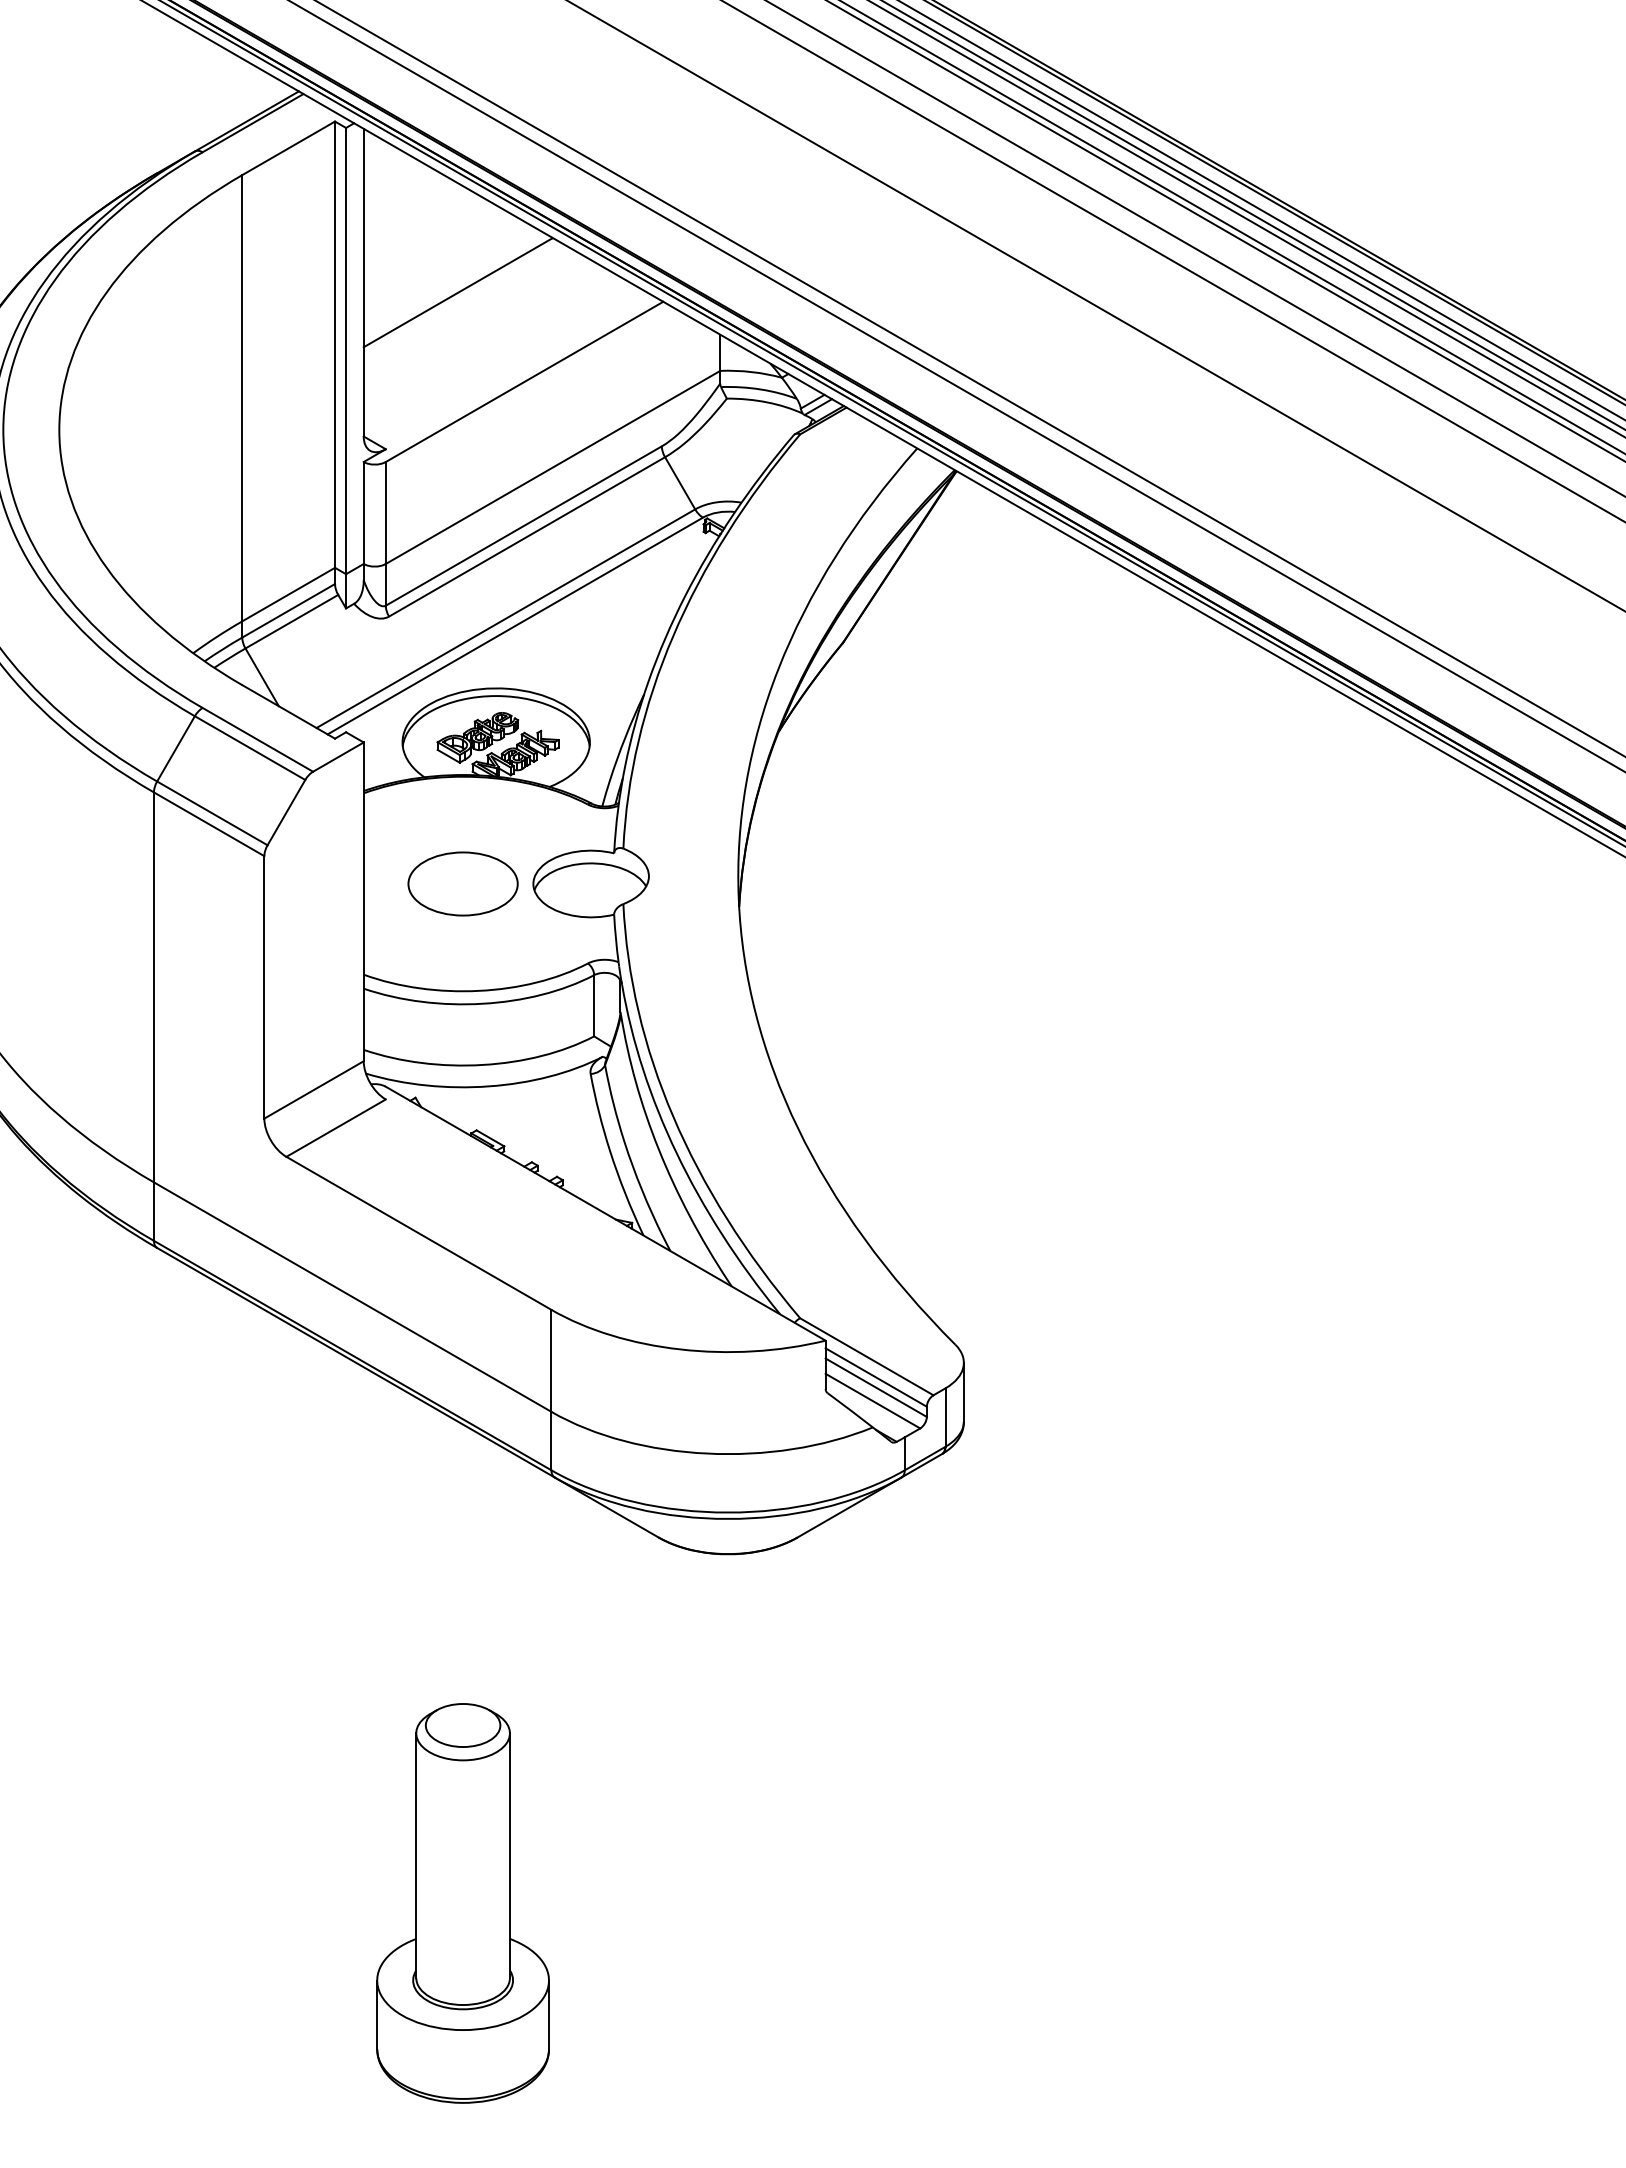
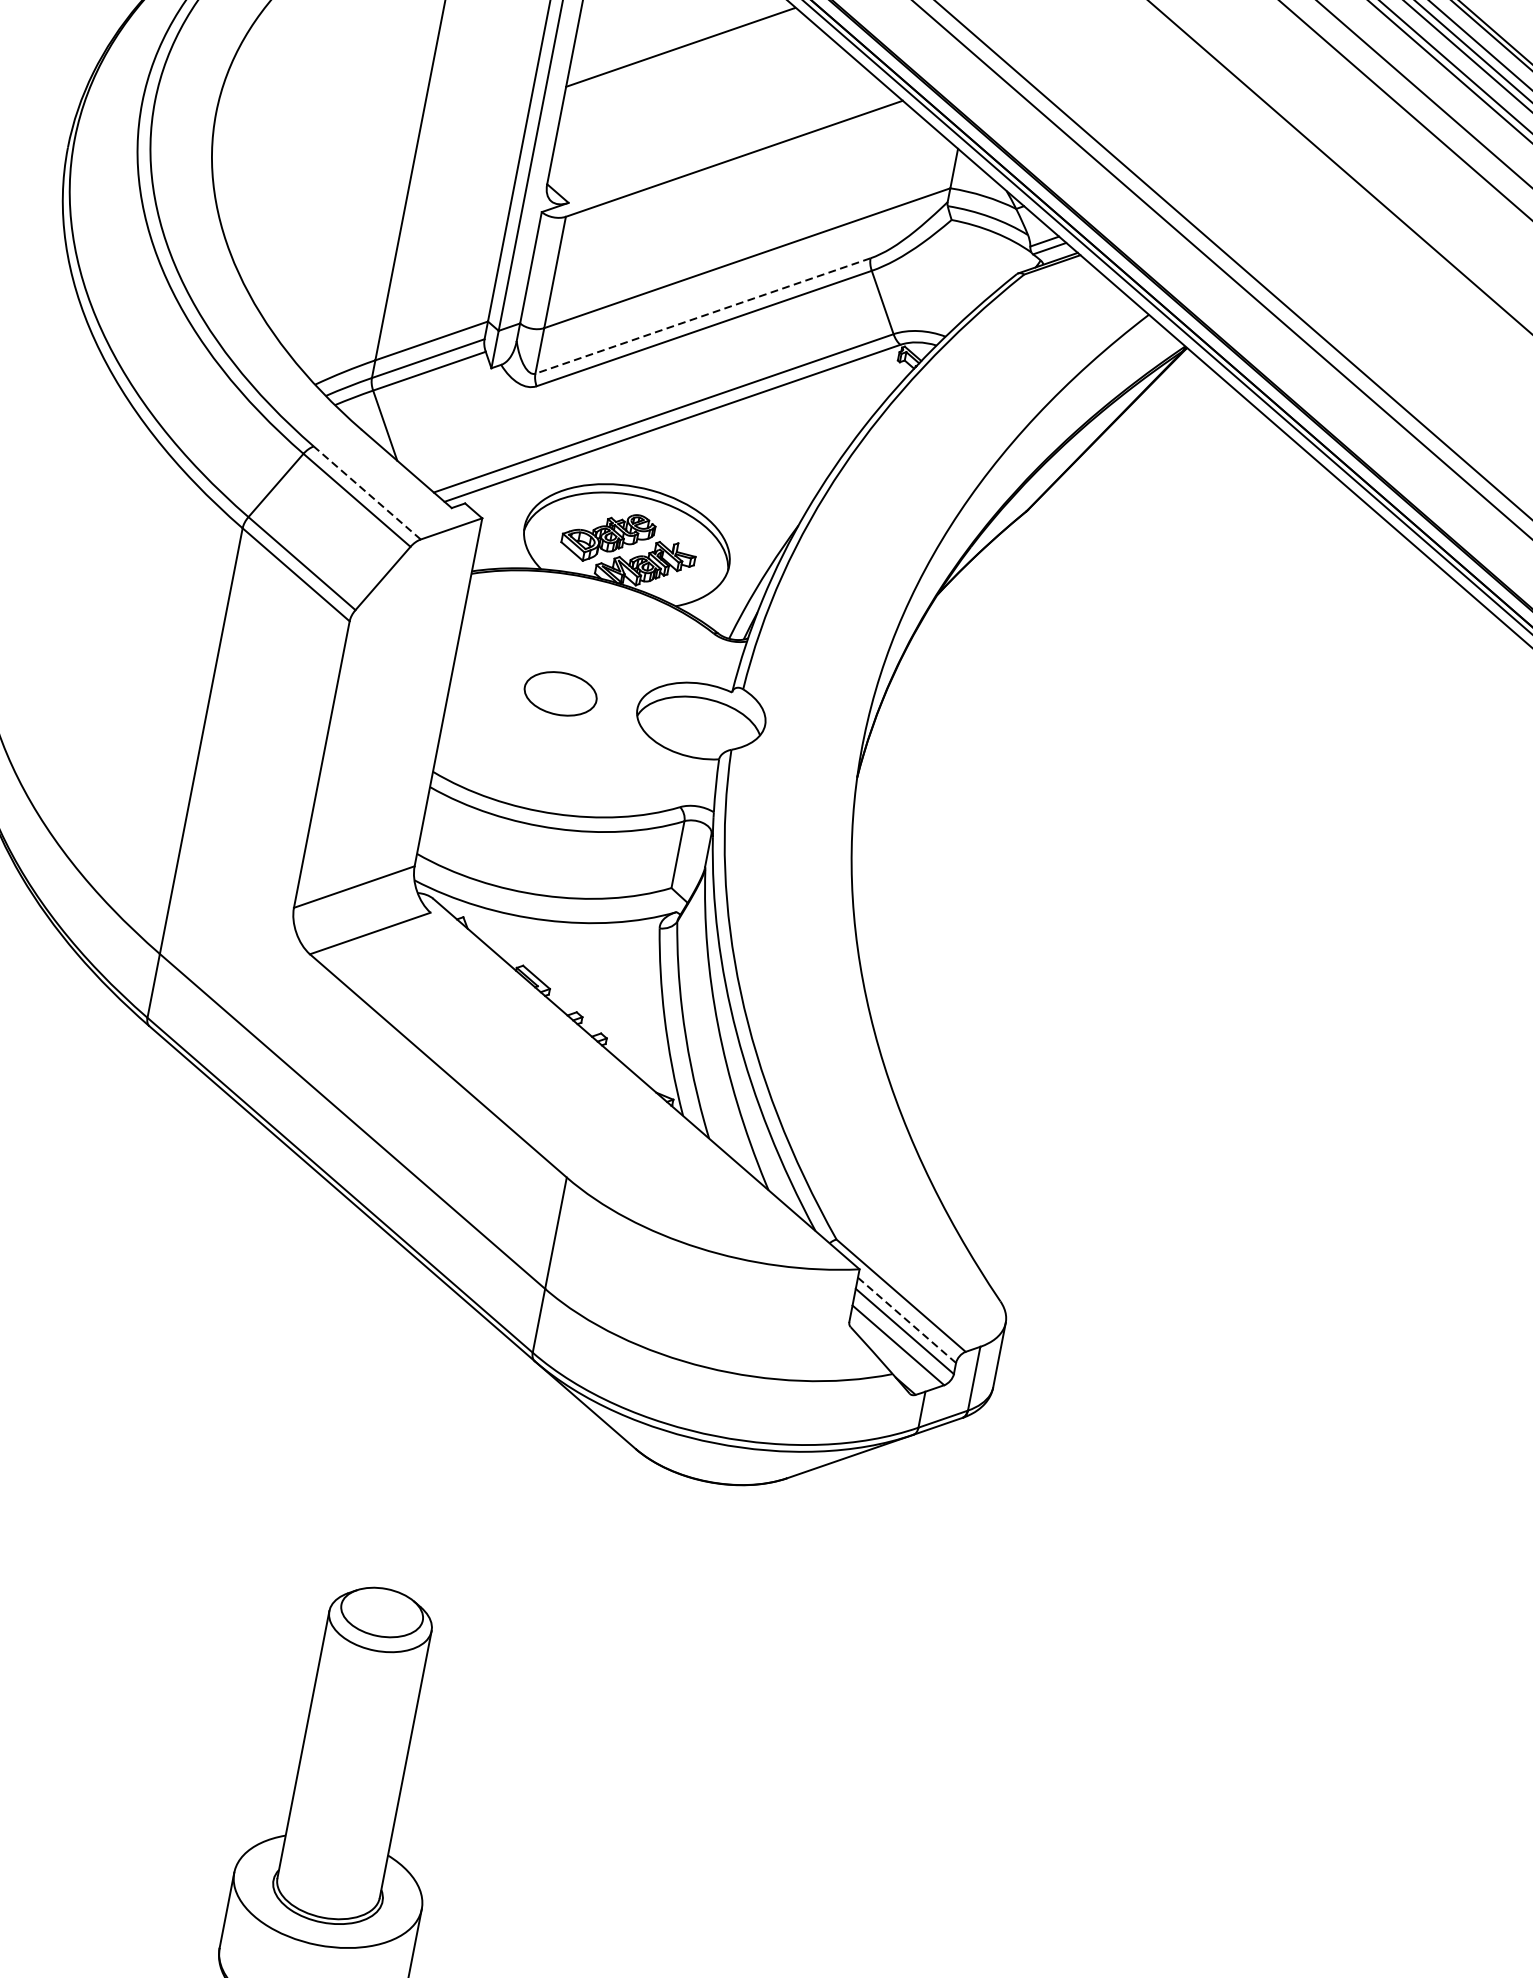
line: (523, 526) -> (702, 316), solid -> dashed
line: (257, 739) -> (366, 492), solid -> dashed
part: (462, 883) -> (560, 693), size x0.6
line: (876, 1377) -> (907, 1320), solid -> dashed

